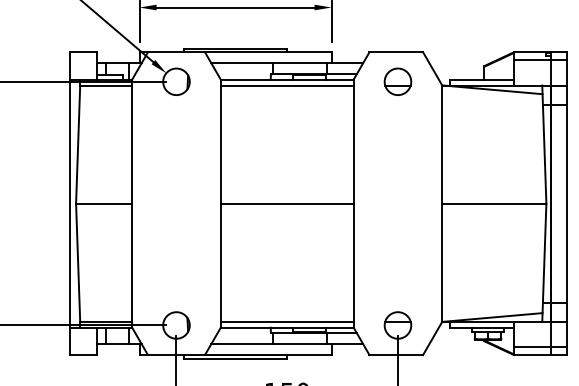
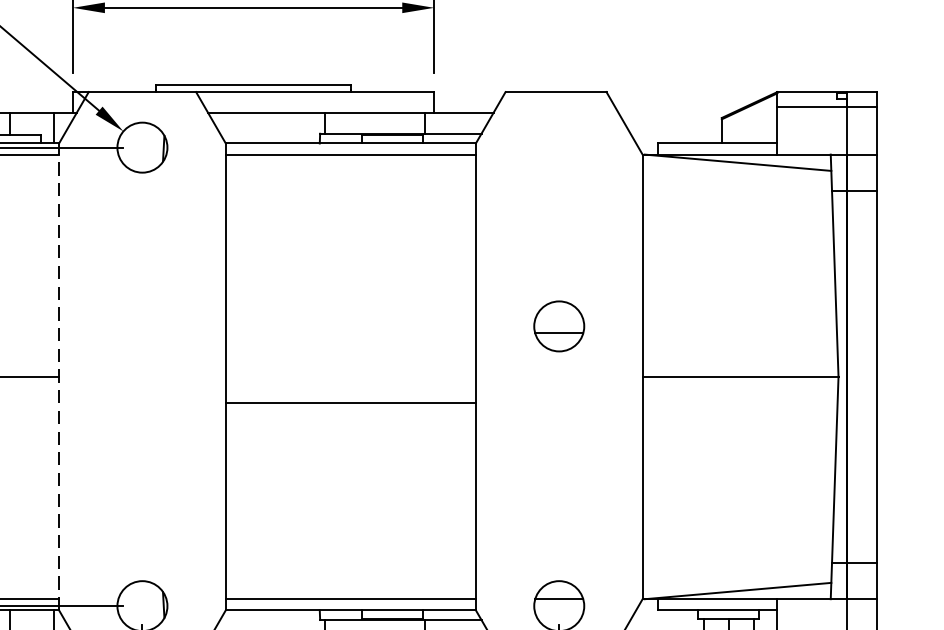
part: (397, 81) -> (558, 325), moved
line: (132, 203) -> (59, 376), solid -> dashed
line: (286, 203) -> (349, 402), moved

